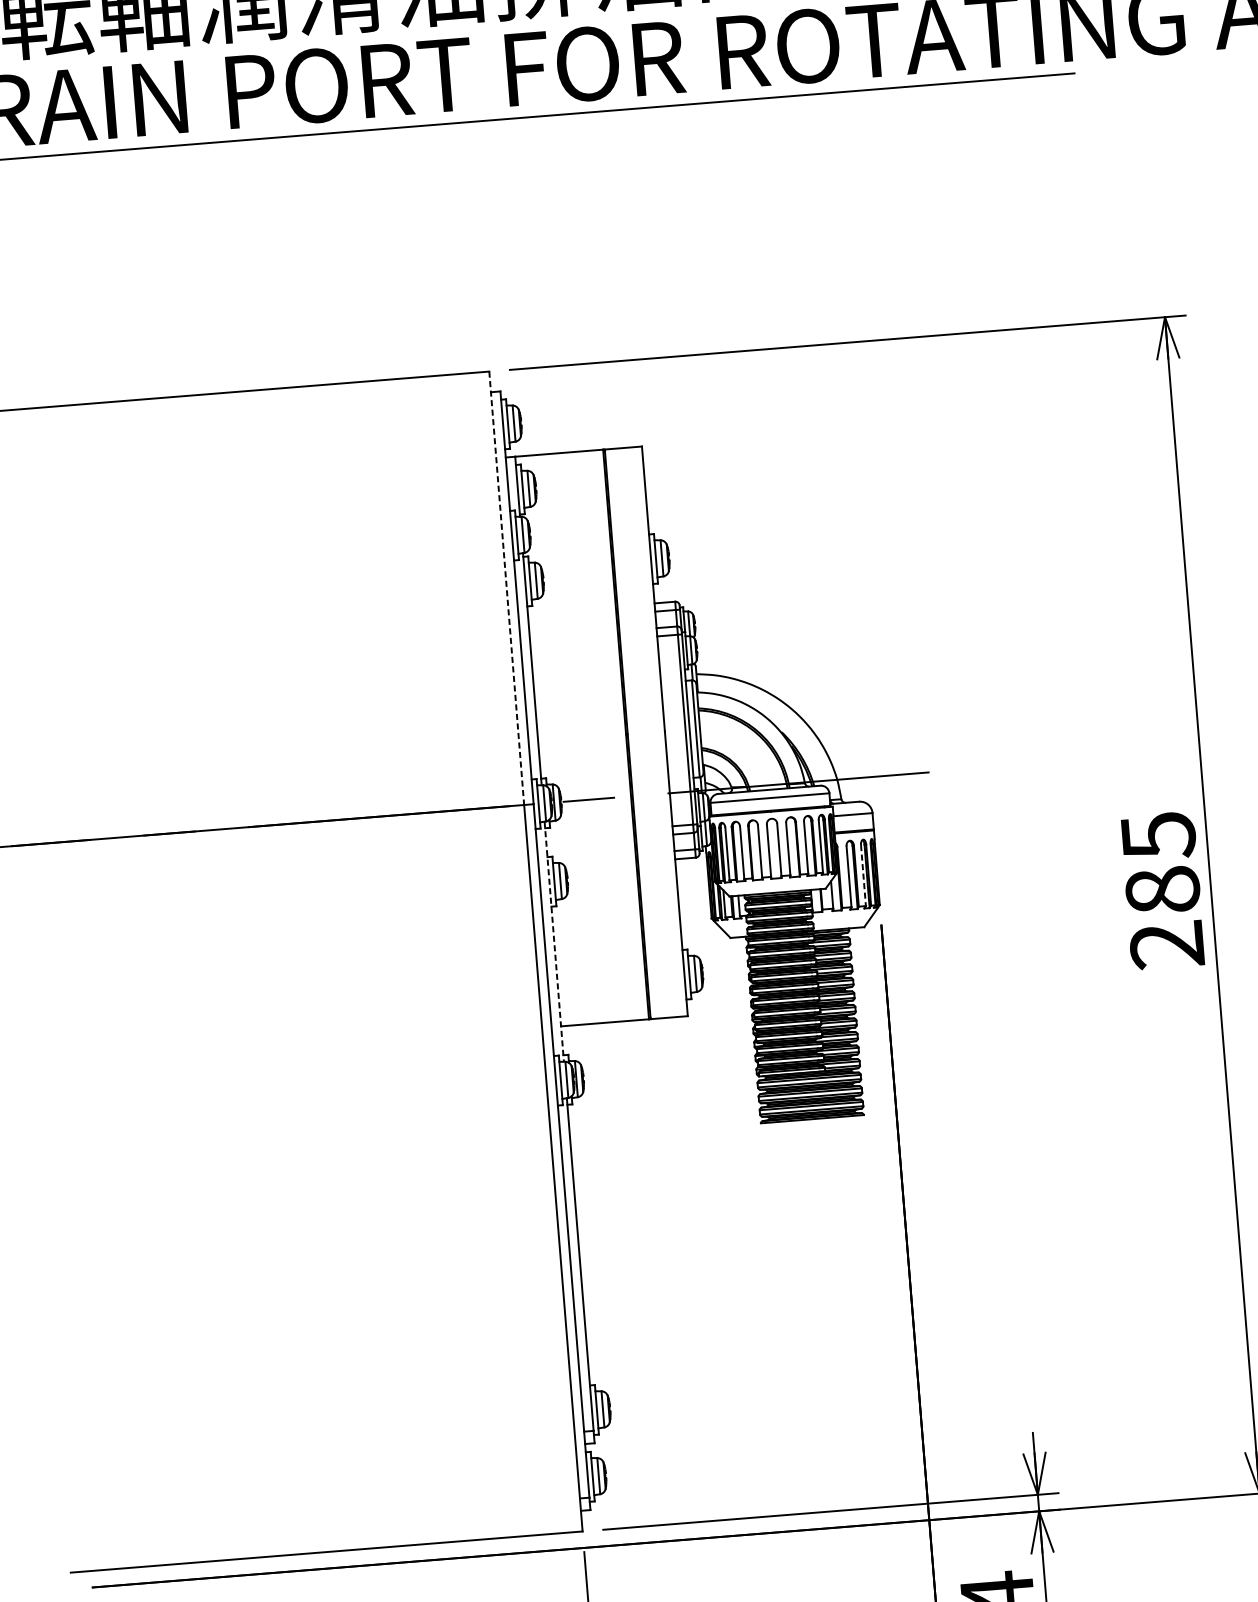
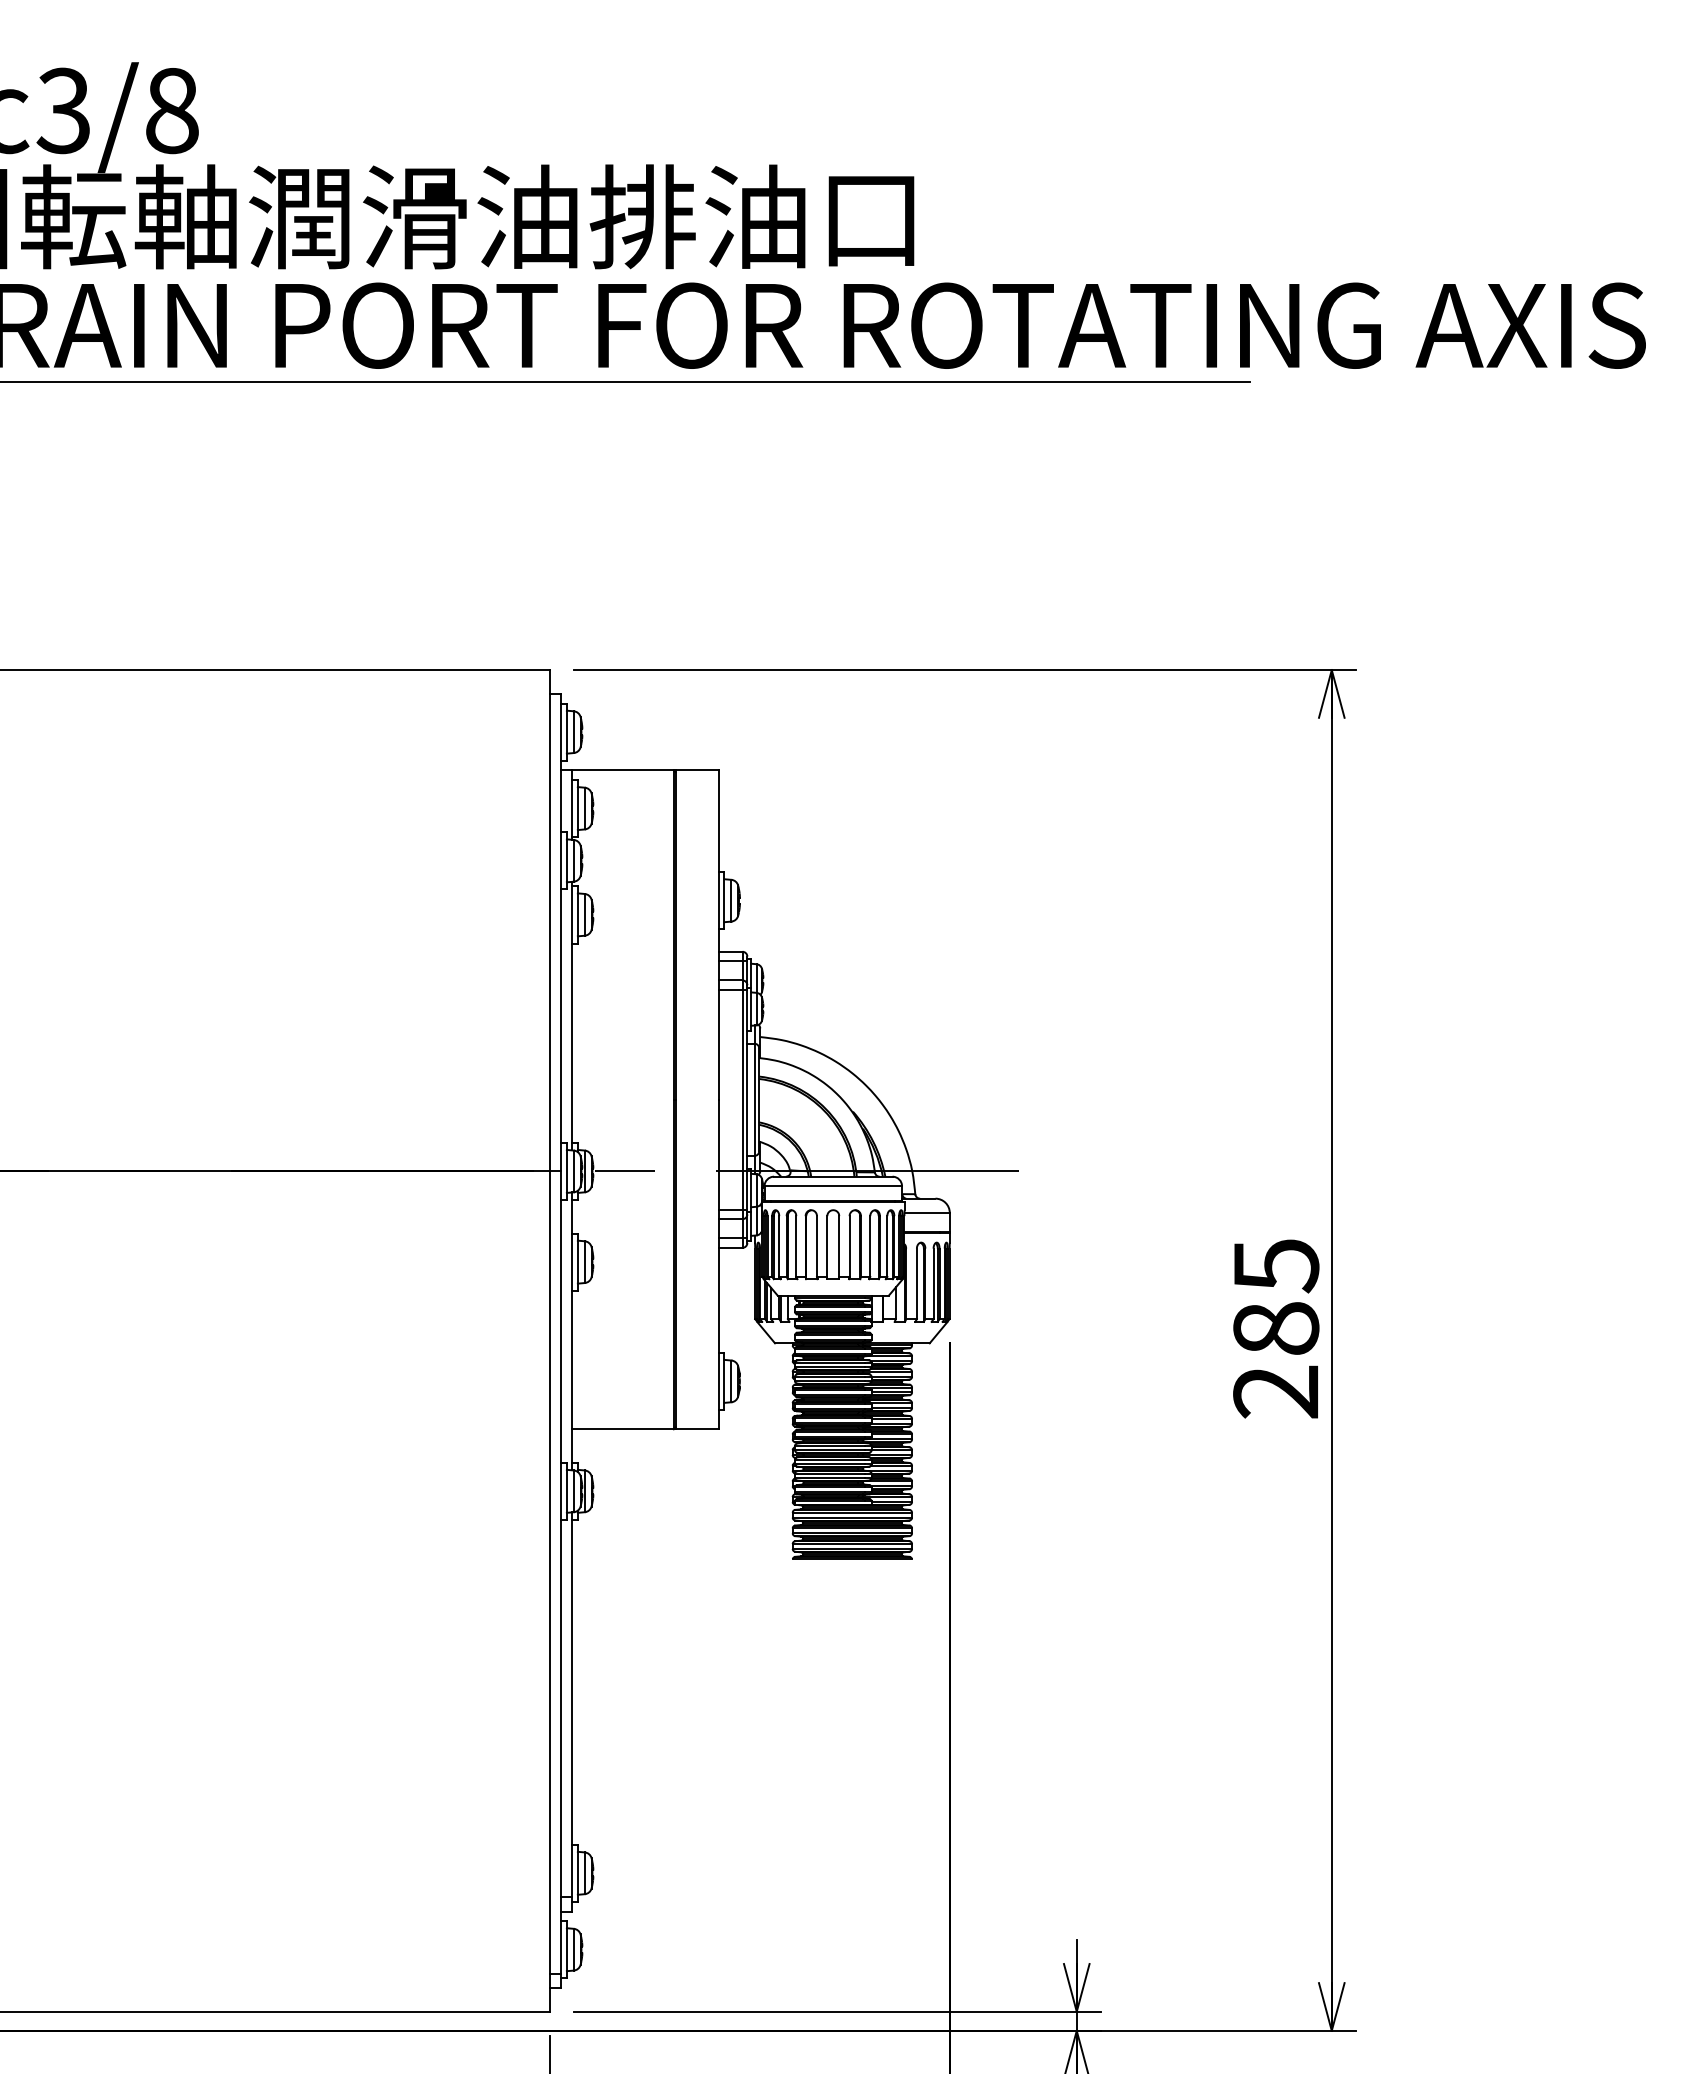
line: (507, 588) -> (550, 920), dashed -> solid
line: (863, 876) -> (933, 1284), dashed -> solid
line: (554, 941) -> (572, 1331), dashed -> solid

